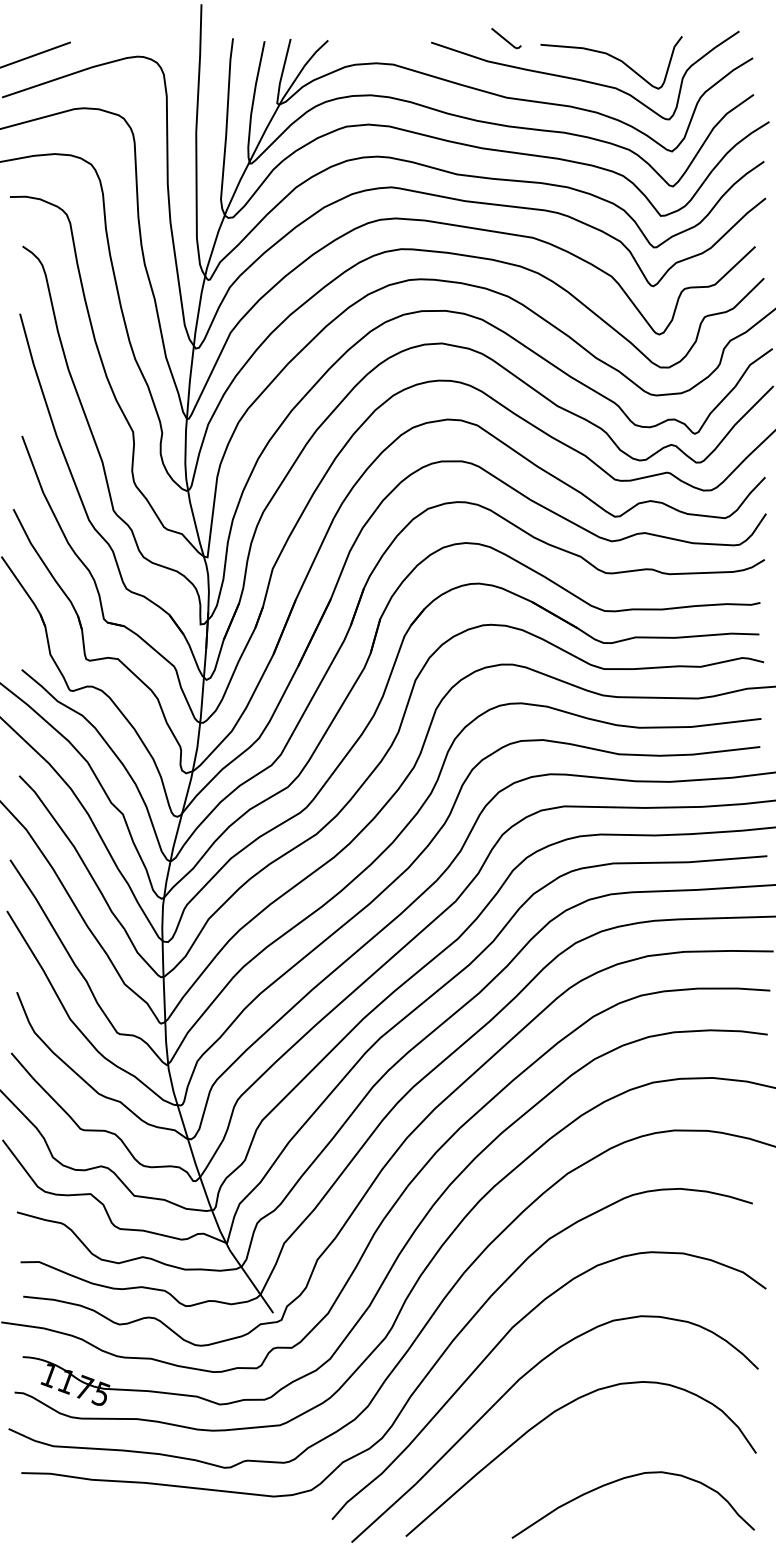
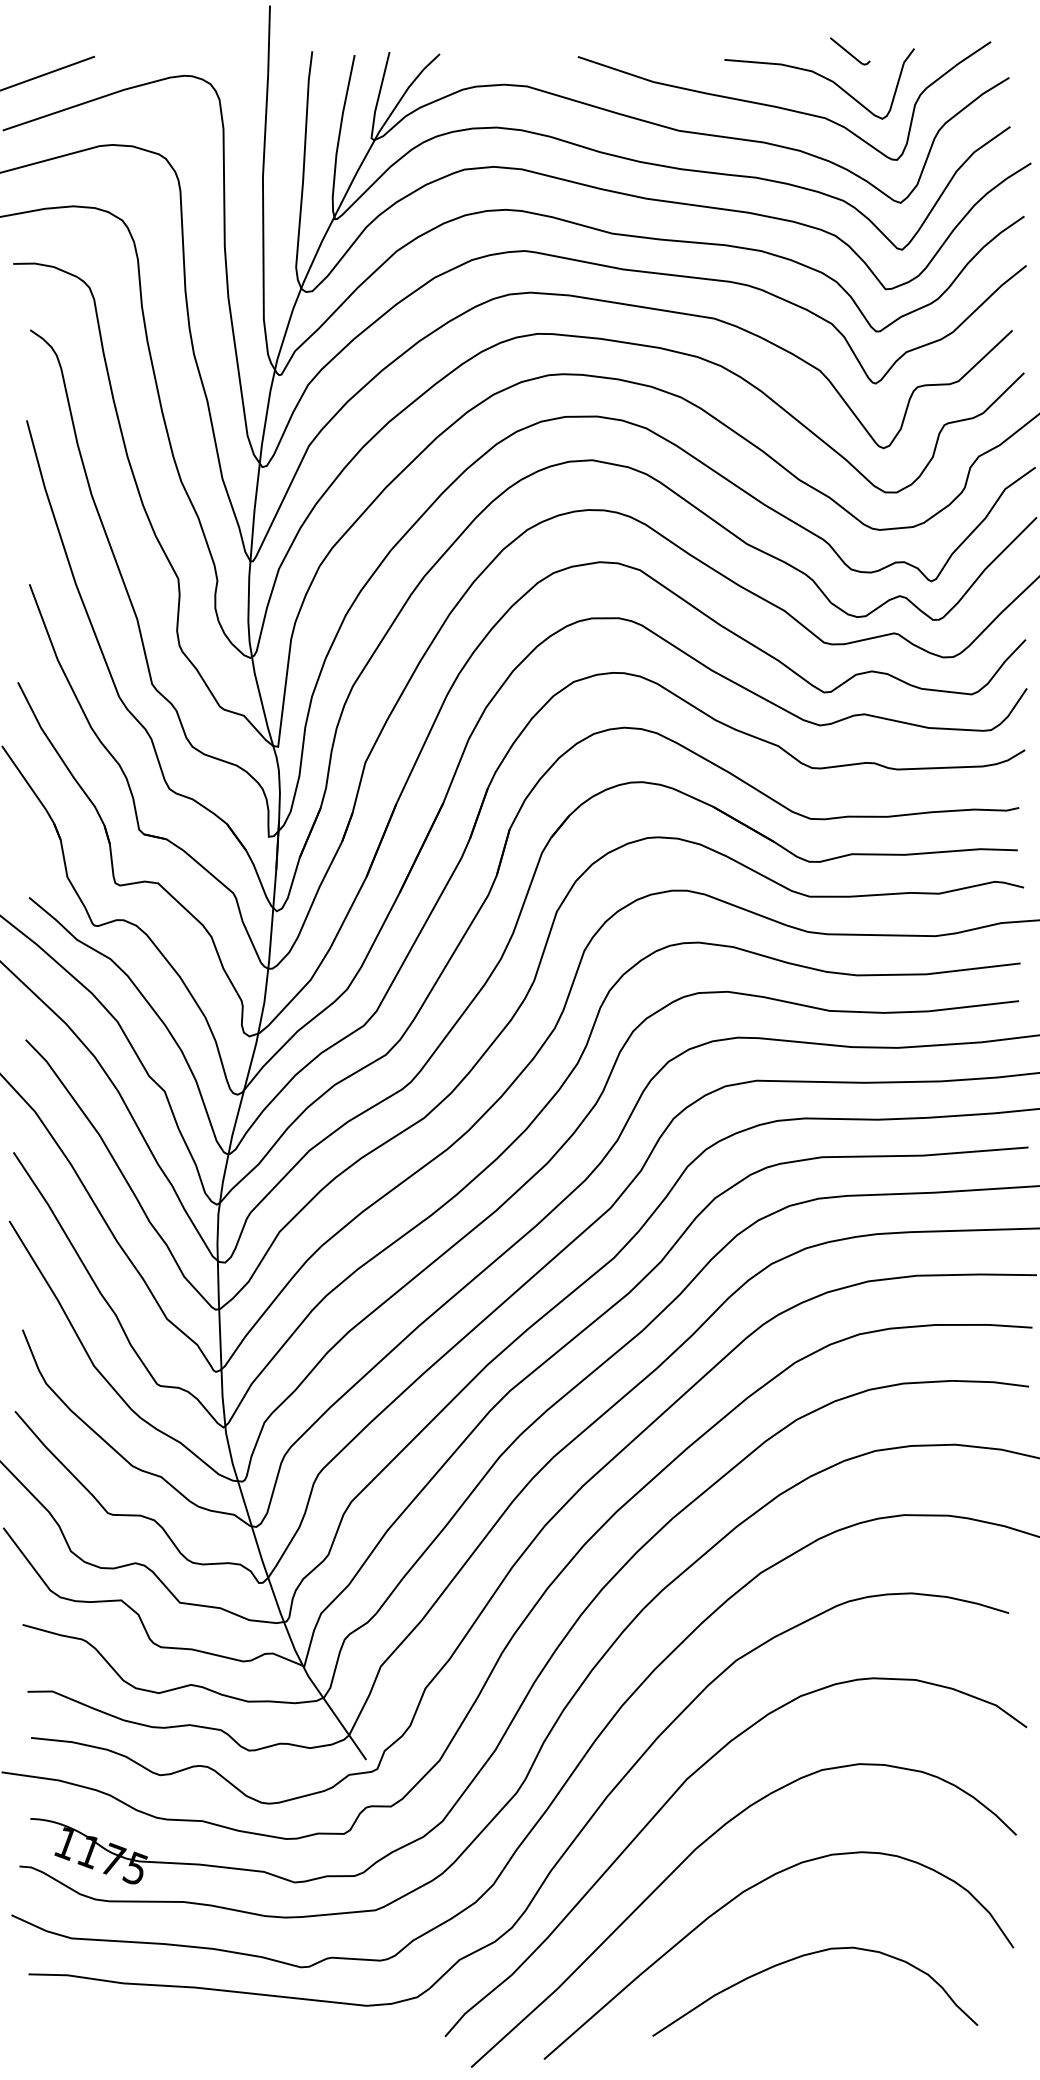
line: (505, 38) -> (849, 51), moved
curve: (627, 1478) -> (807, 1956), moved

